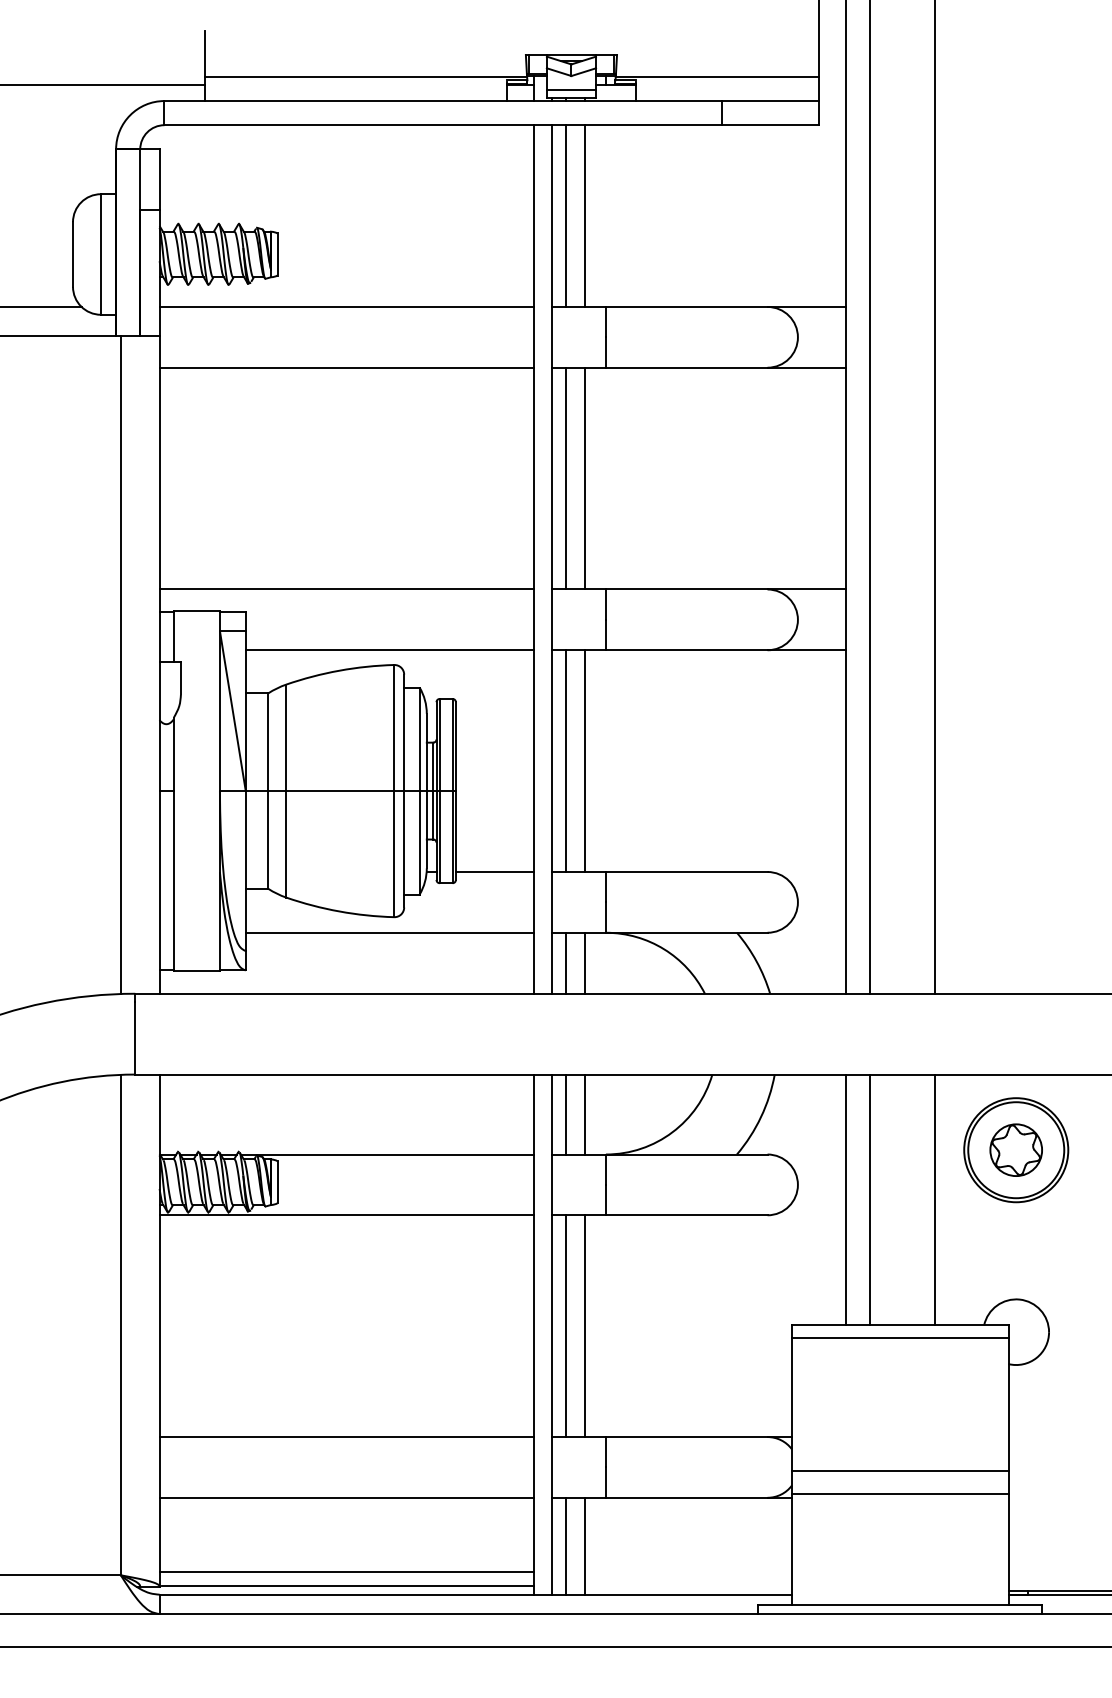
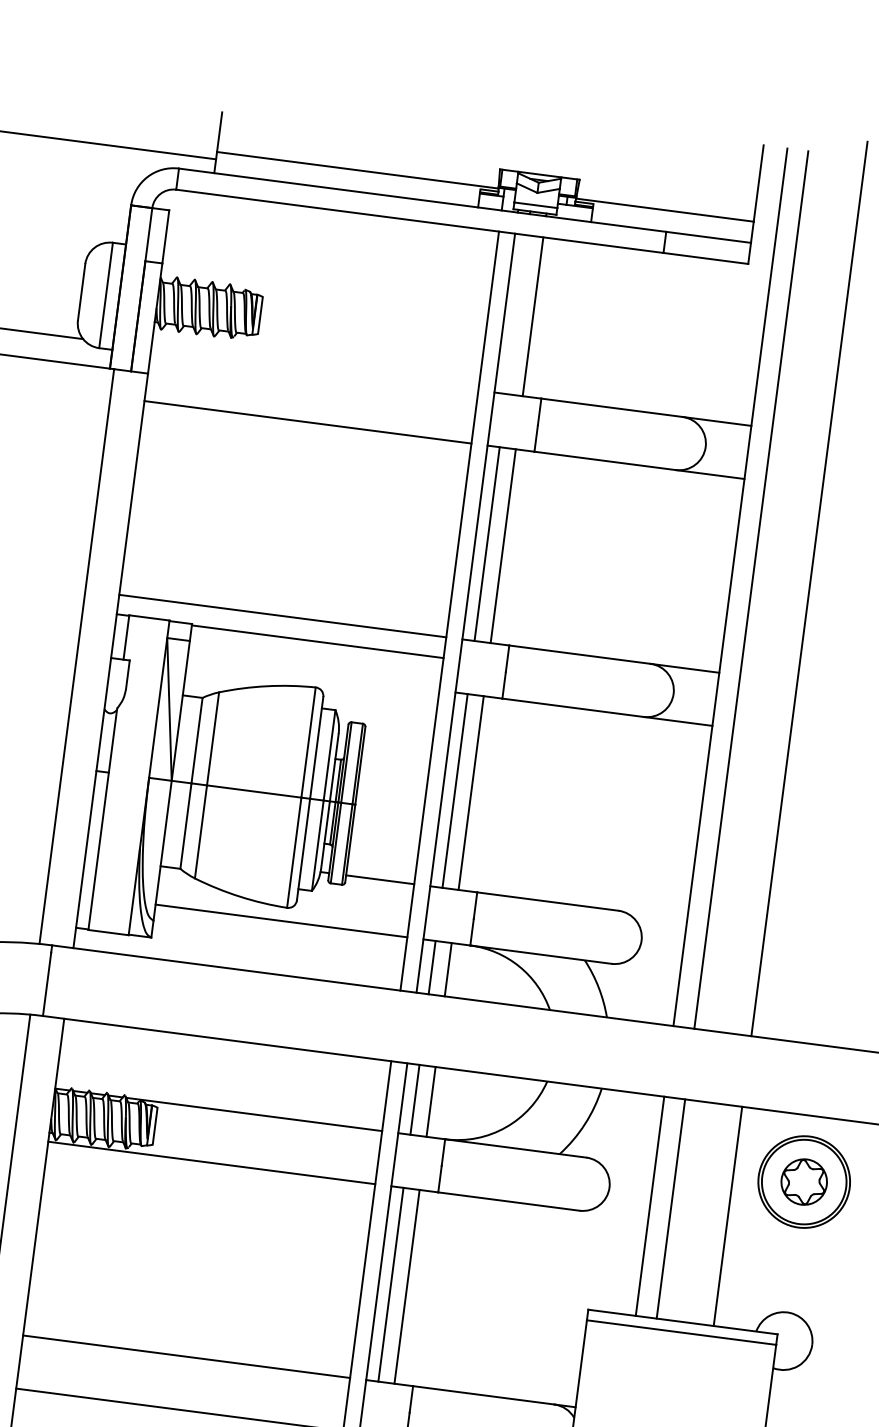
line: (566, 215) -> (517, 314), removed
line: (346, 306) -> (314, 368), removed
line: (389, 650) -> (317, 641), moved

